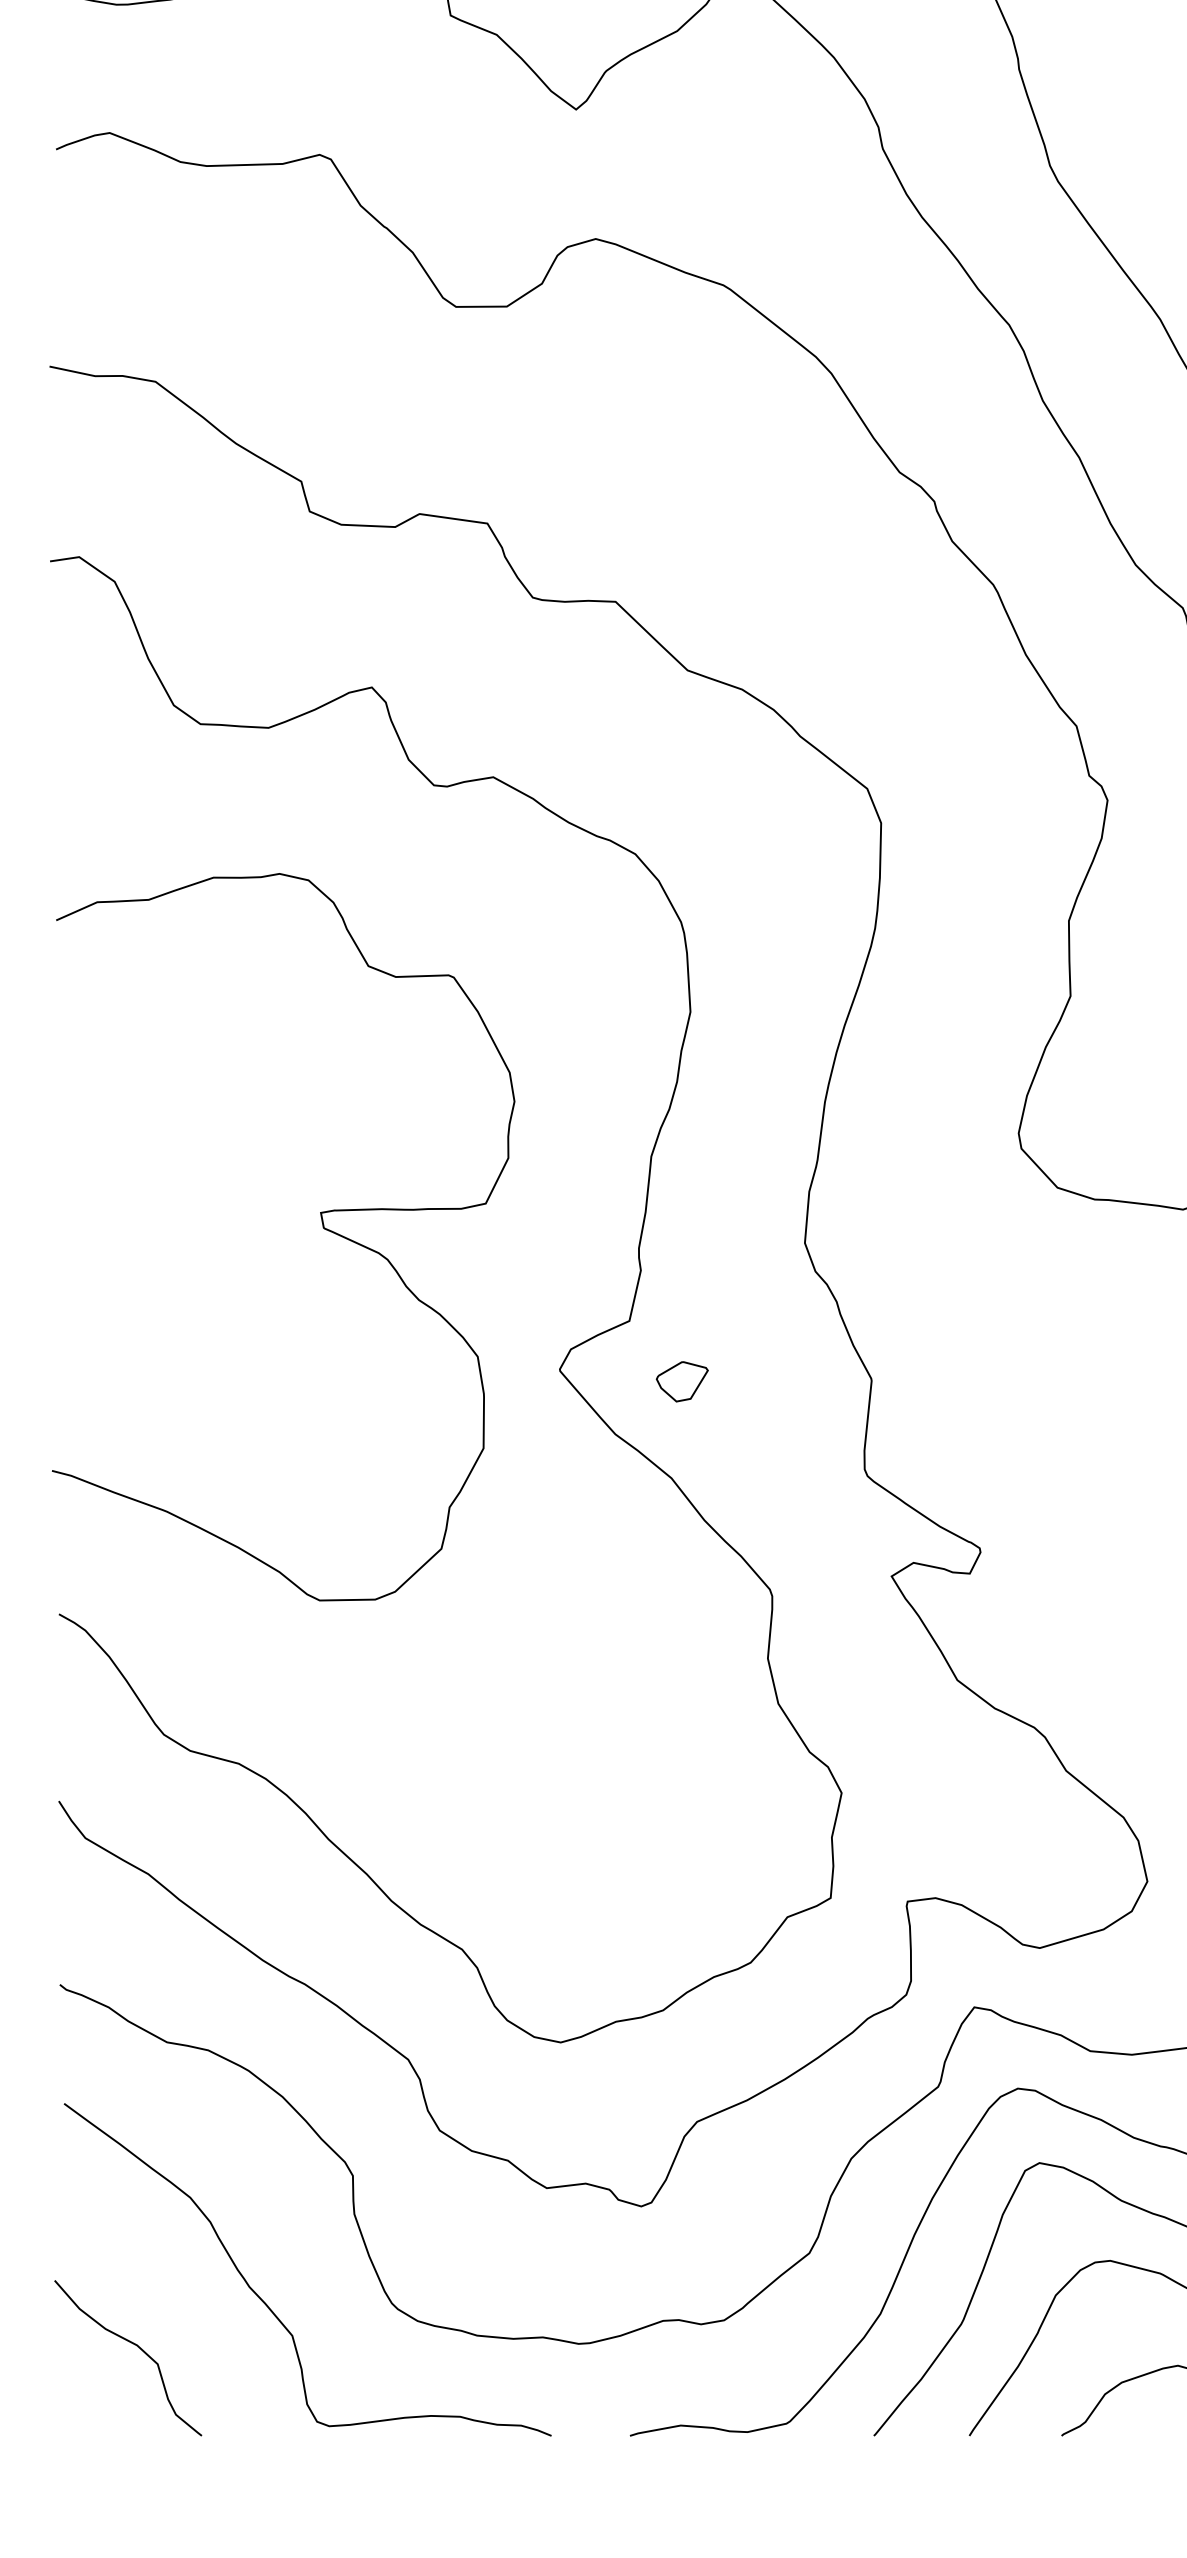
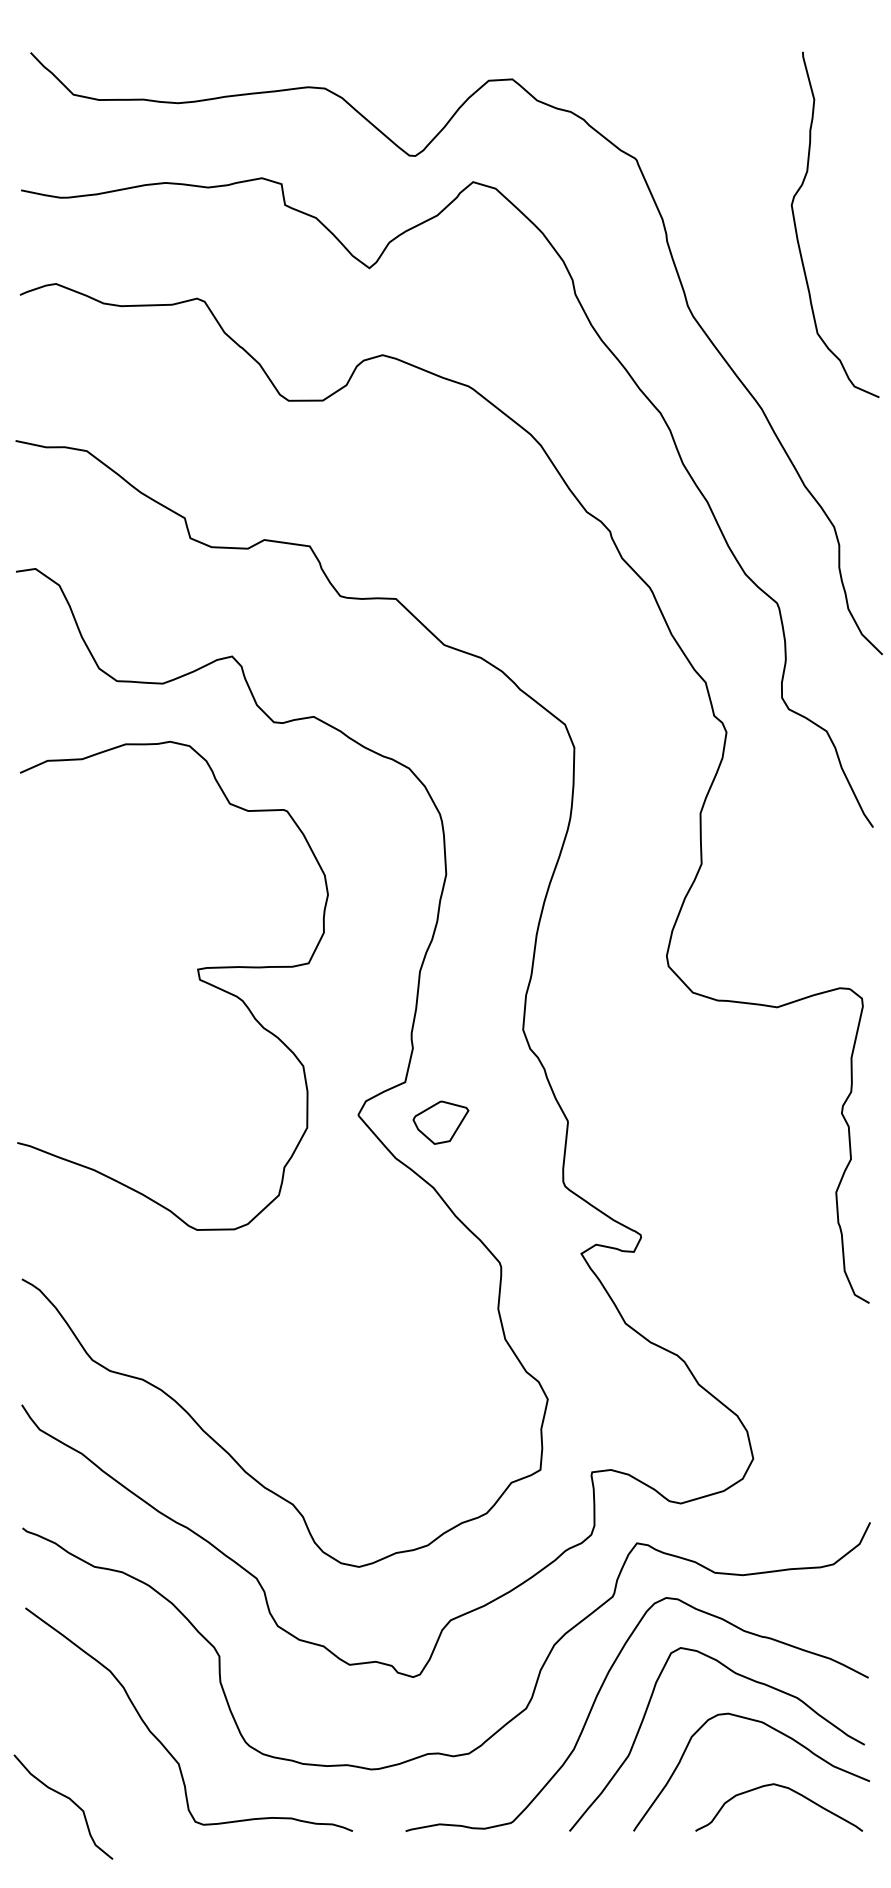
curve: (321, 1226) -> (198, 978), moved
part: (681, 1382) -> (440, 1123), size x1.6
curve: (134, 2345) -> (67, 1798), moved

